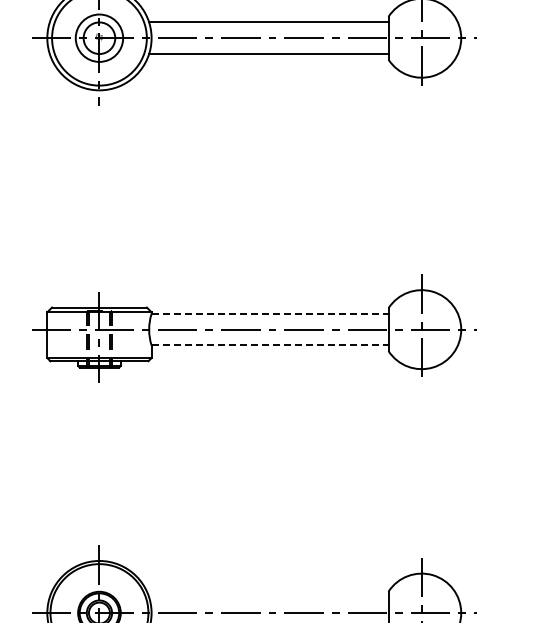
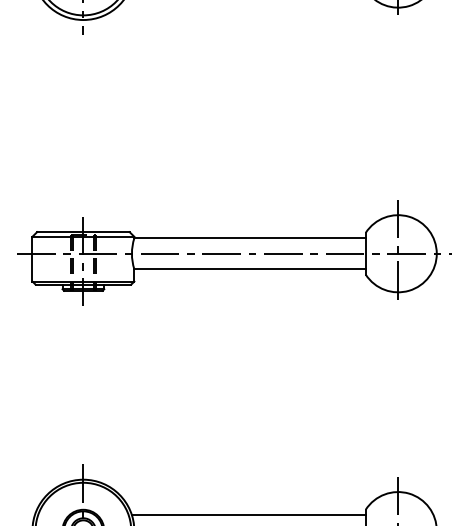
line: (270, 313) -> (250, 237), dashed -> solid
line: (270, 345) -> (250, 269), dashed -> solid
line: (268, 597) -> (248, 515), added

